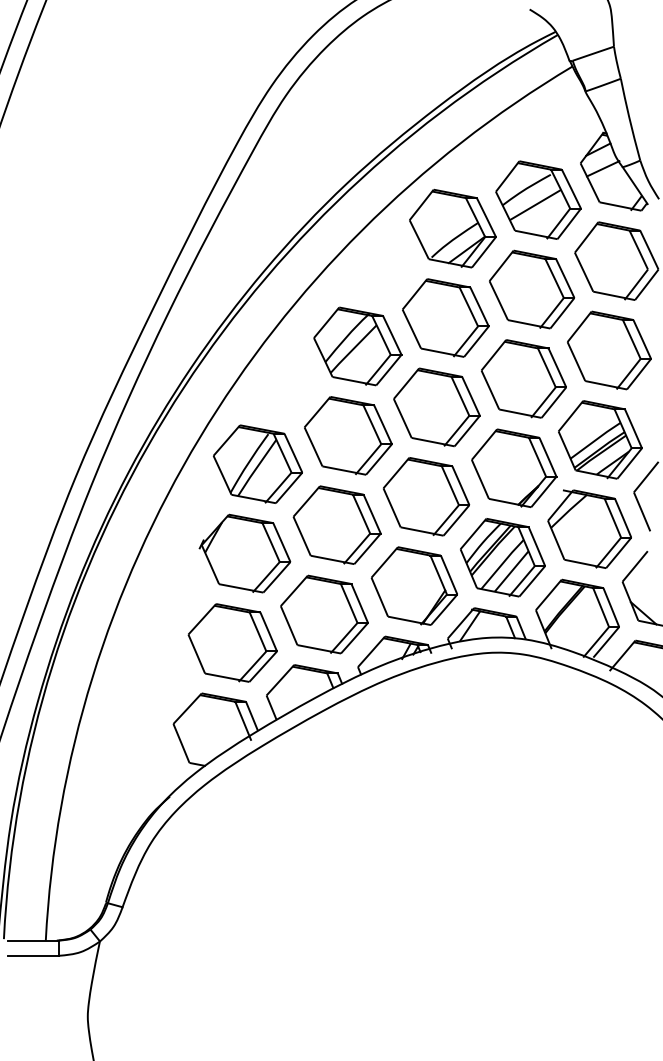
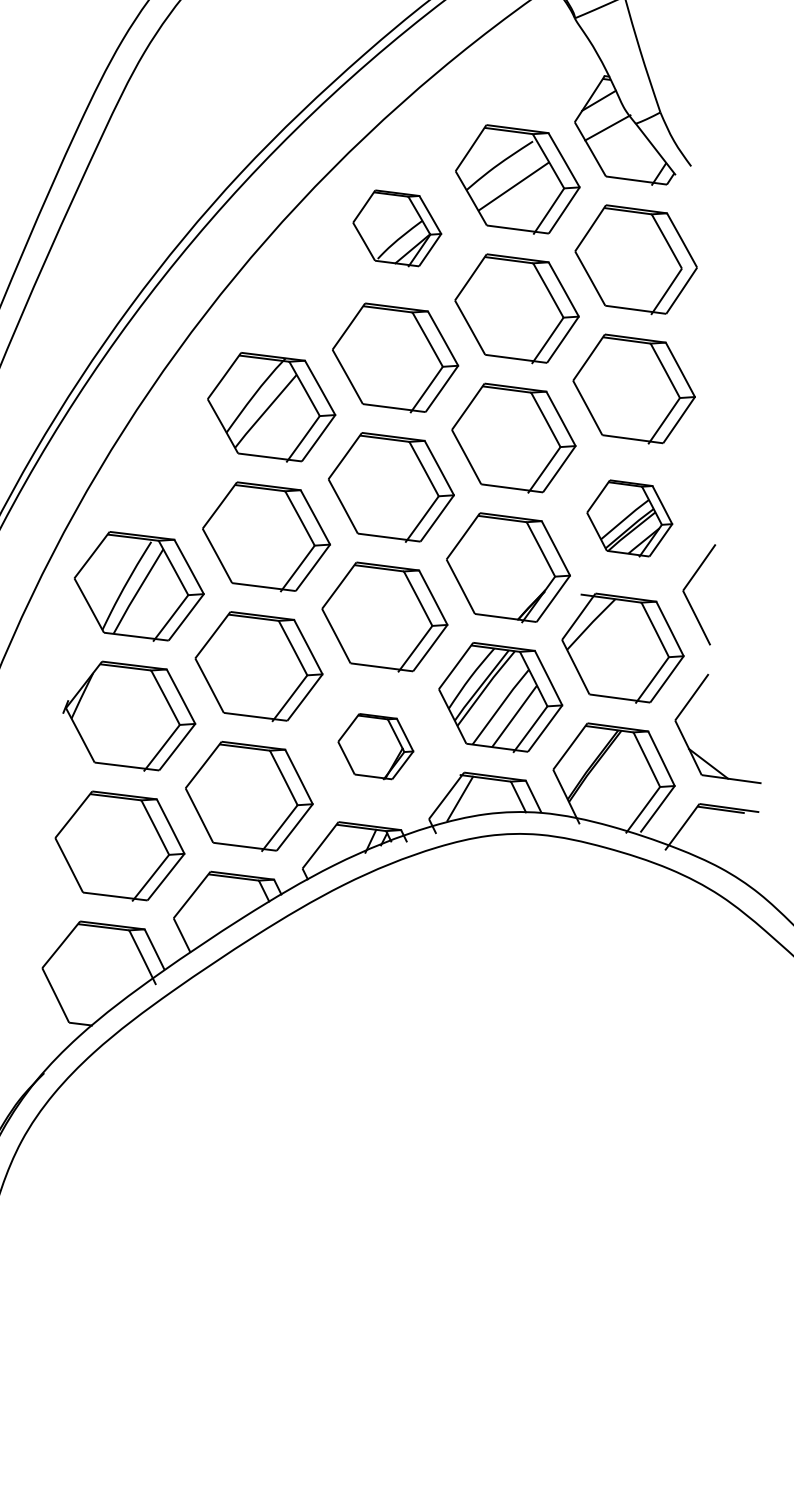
part: (452, 228) -> (396, 228), size x0.7
part: (600, 439) -> (629, 517), size x0.7
part: (413, 585) -> (374, 745), size x0.6

